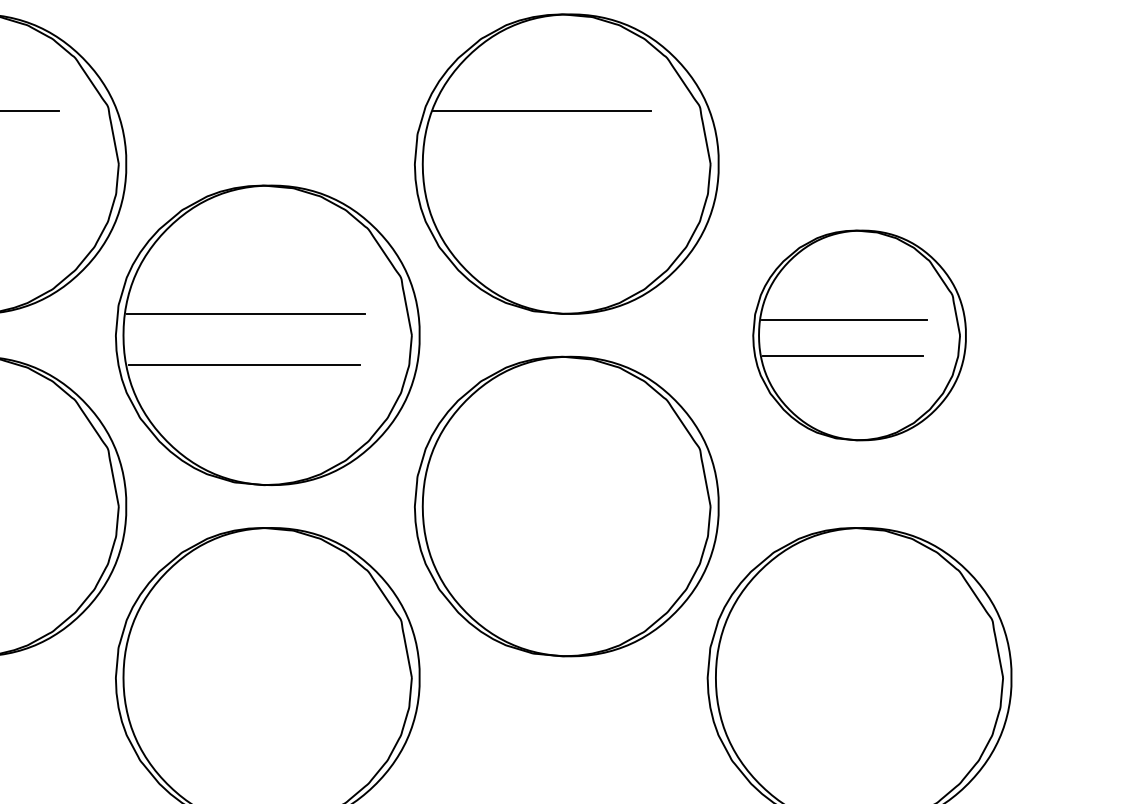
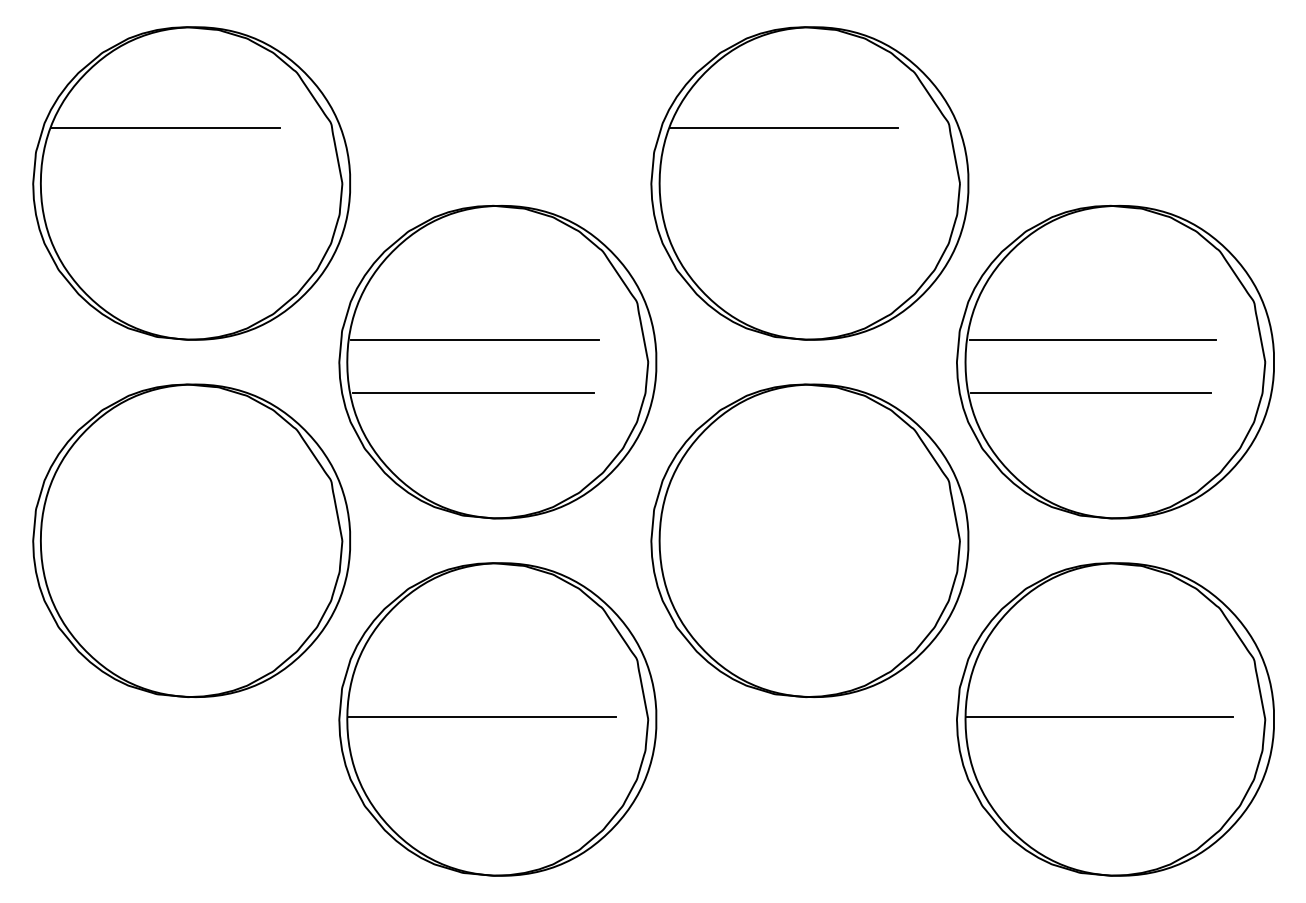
part: (859, 335) -> (1115, 362), size x1.43
line: (252, 675) -> (481, 717), added
line: (843, 675) -> (1098, 717), added

